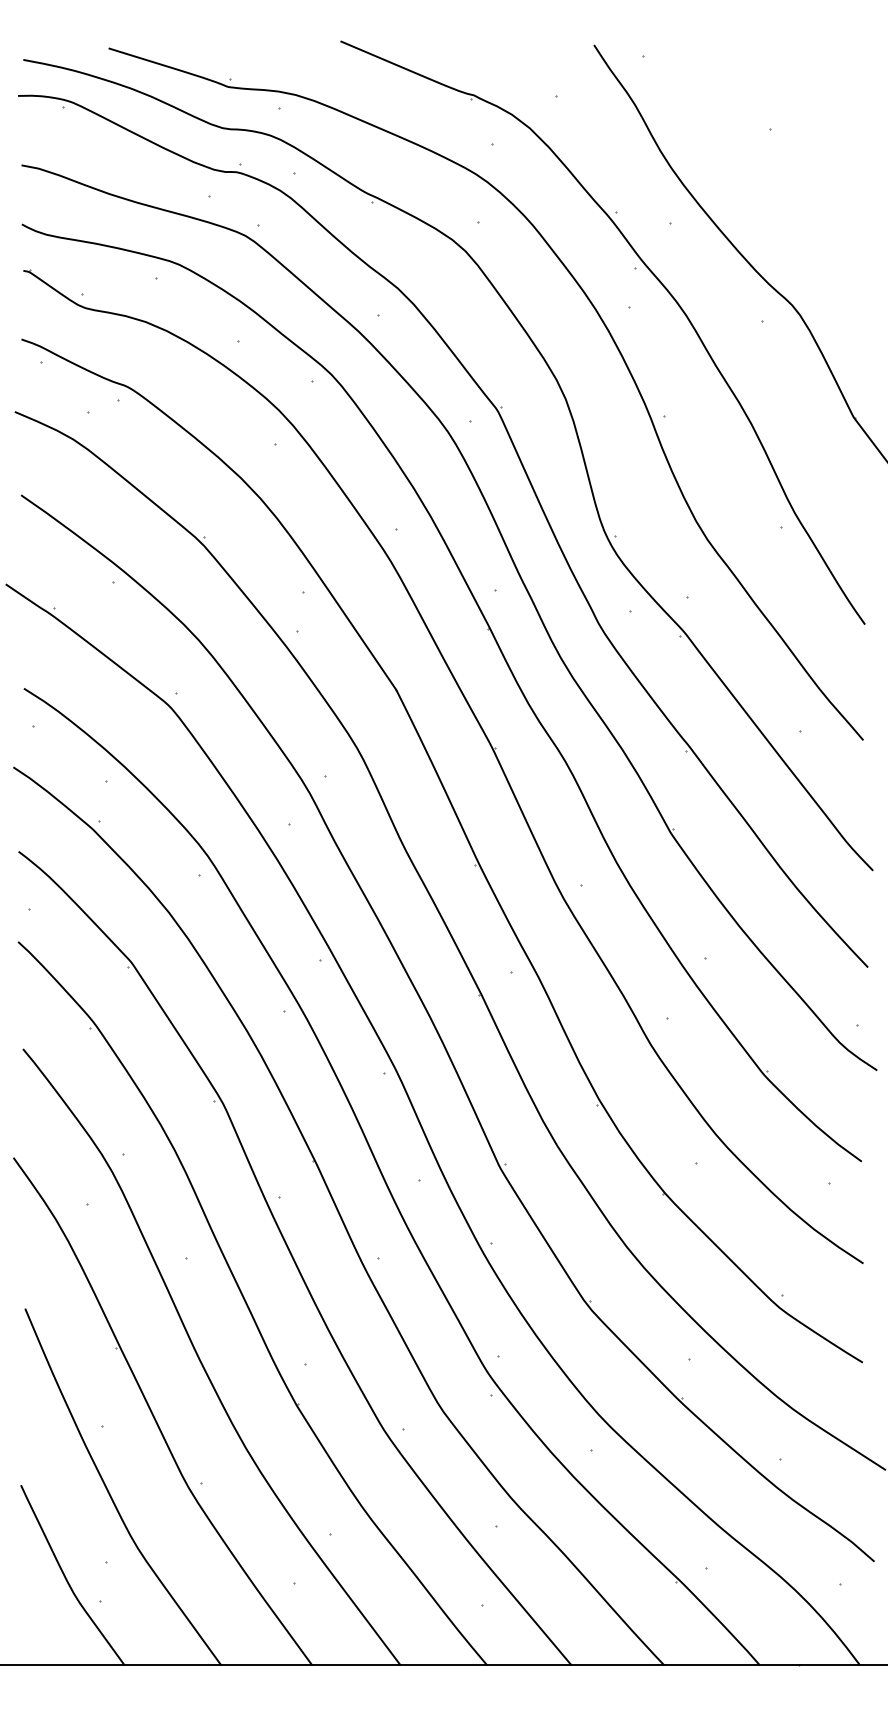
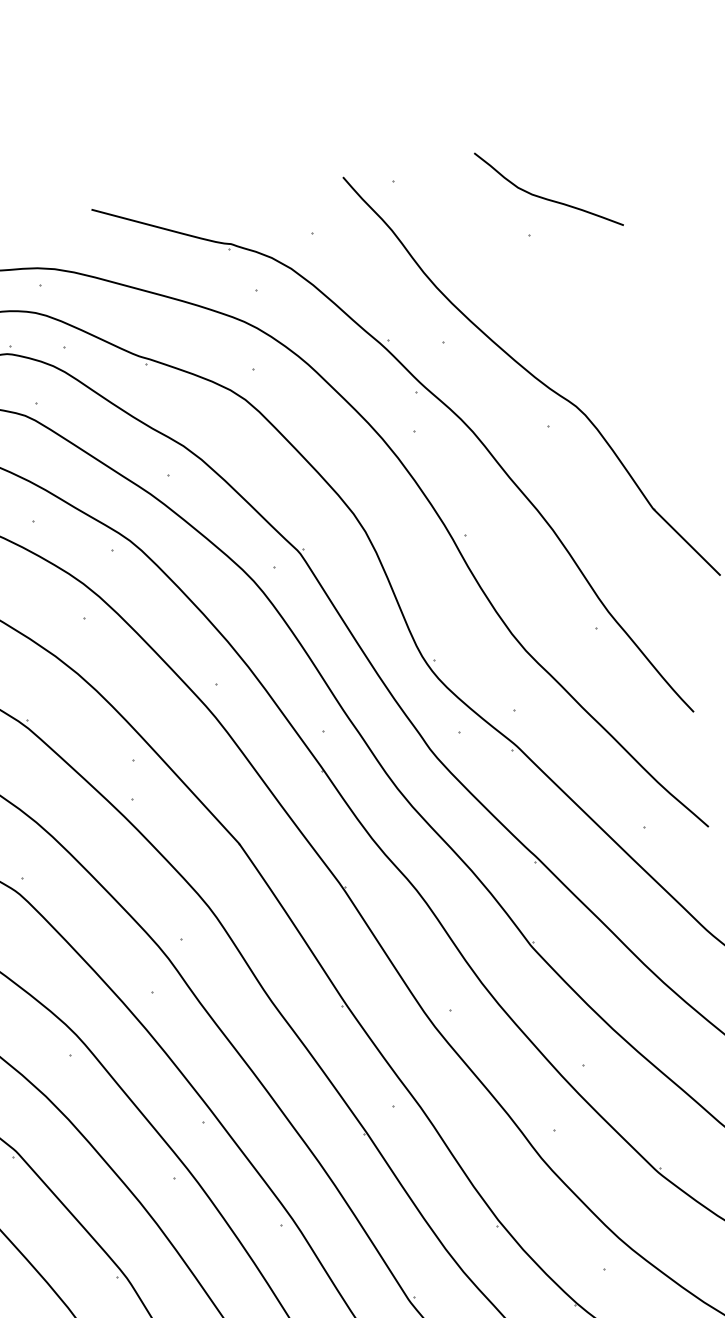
curve: (792, 94) -> (546, 197), added

